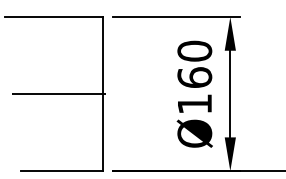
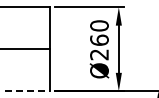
text: (194, 103) -> (99, 54), Ø160 -> Ø260
line: (62, 171) -> (27, 91), solid -> dashed

